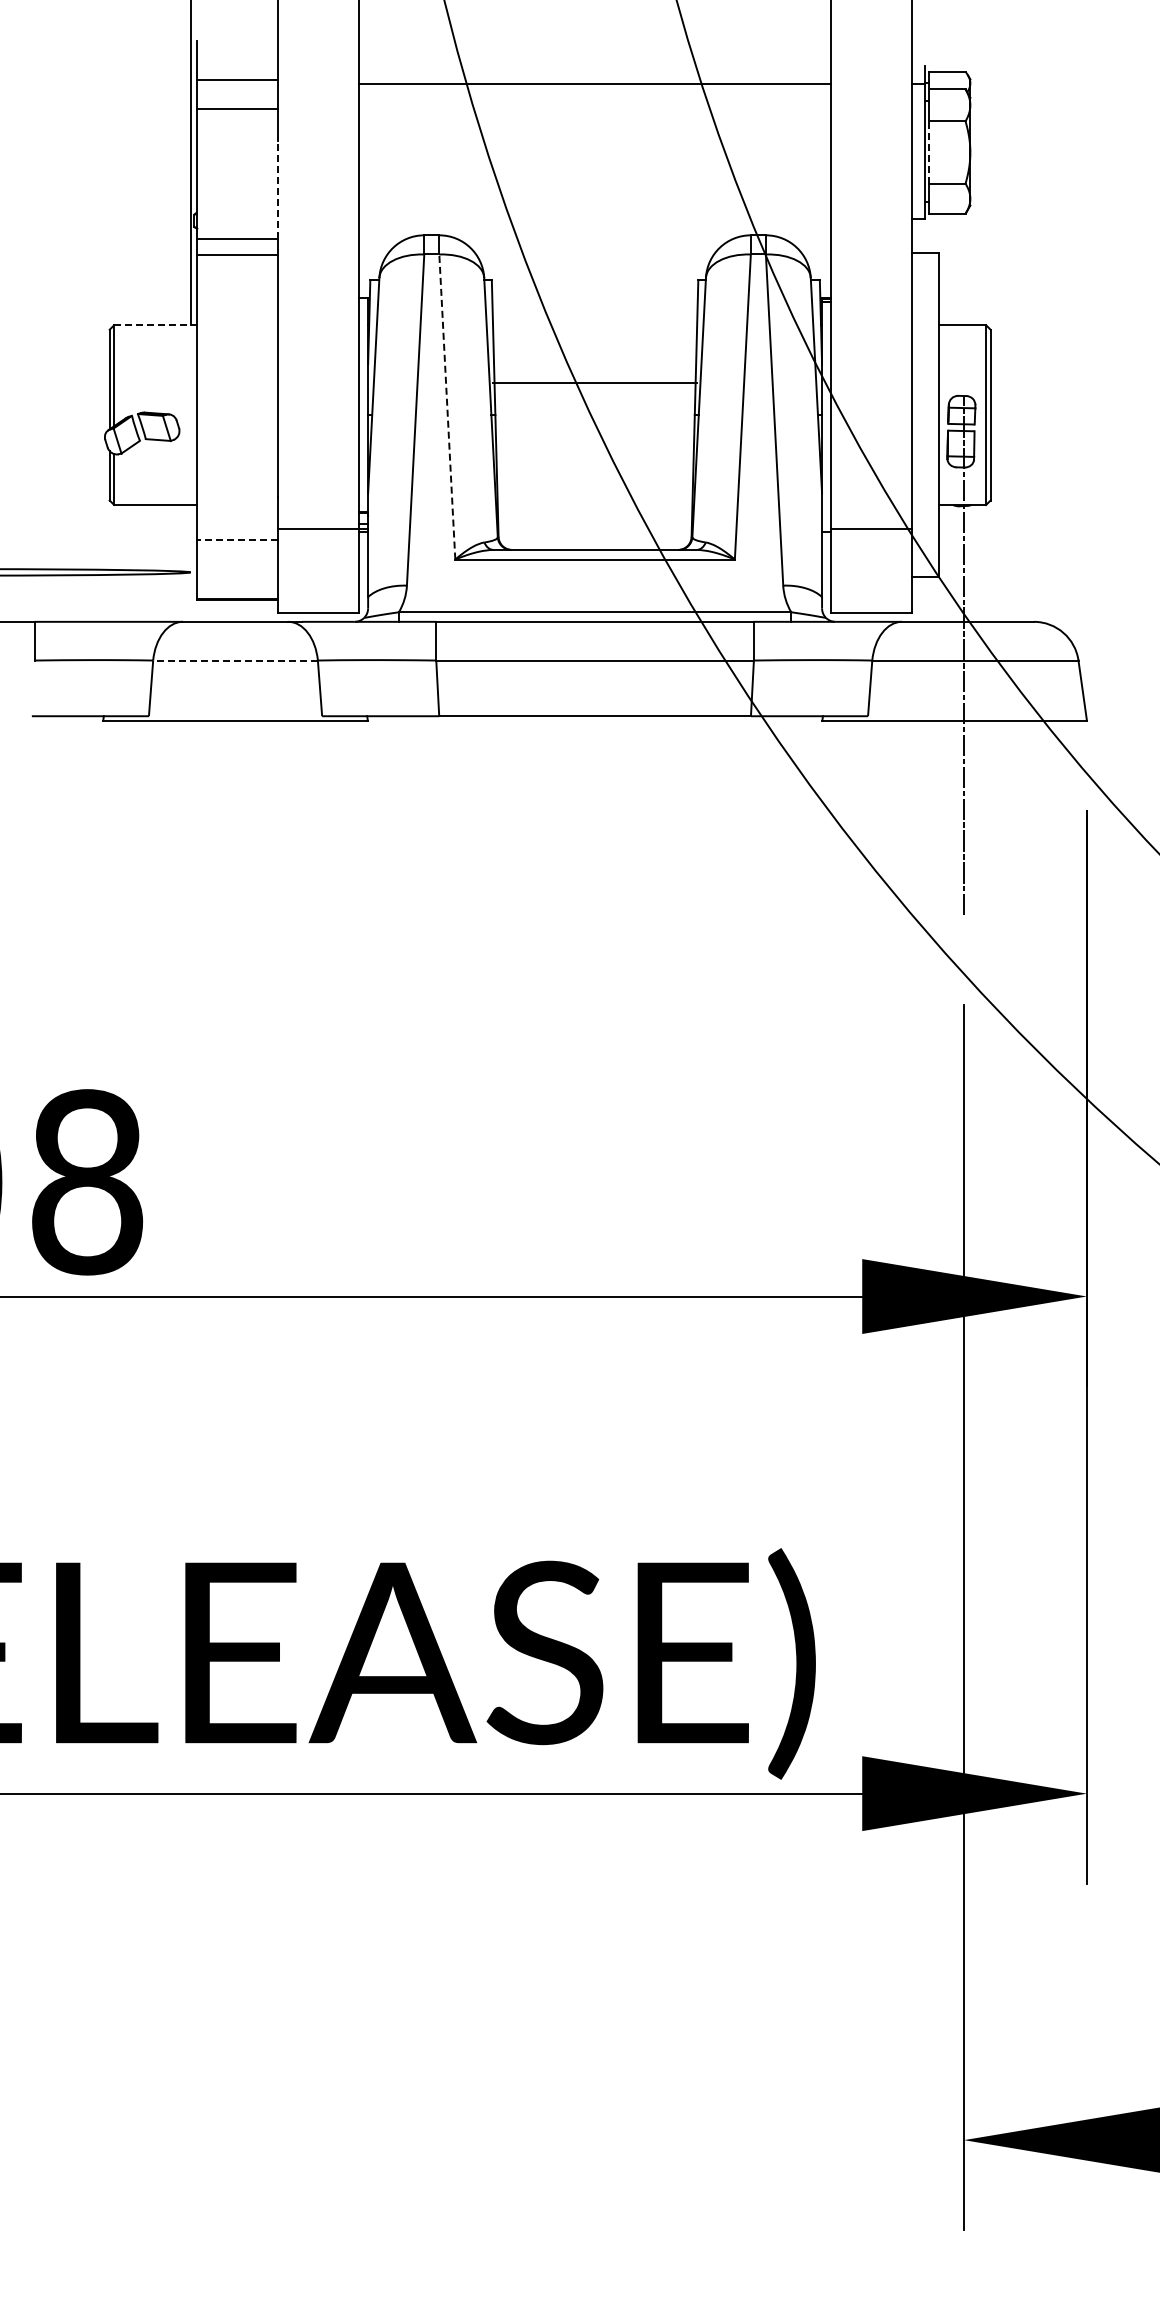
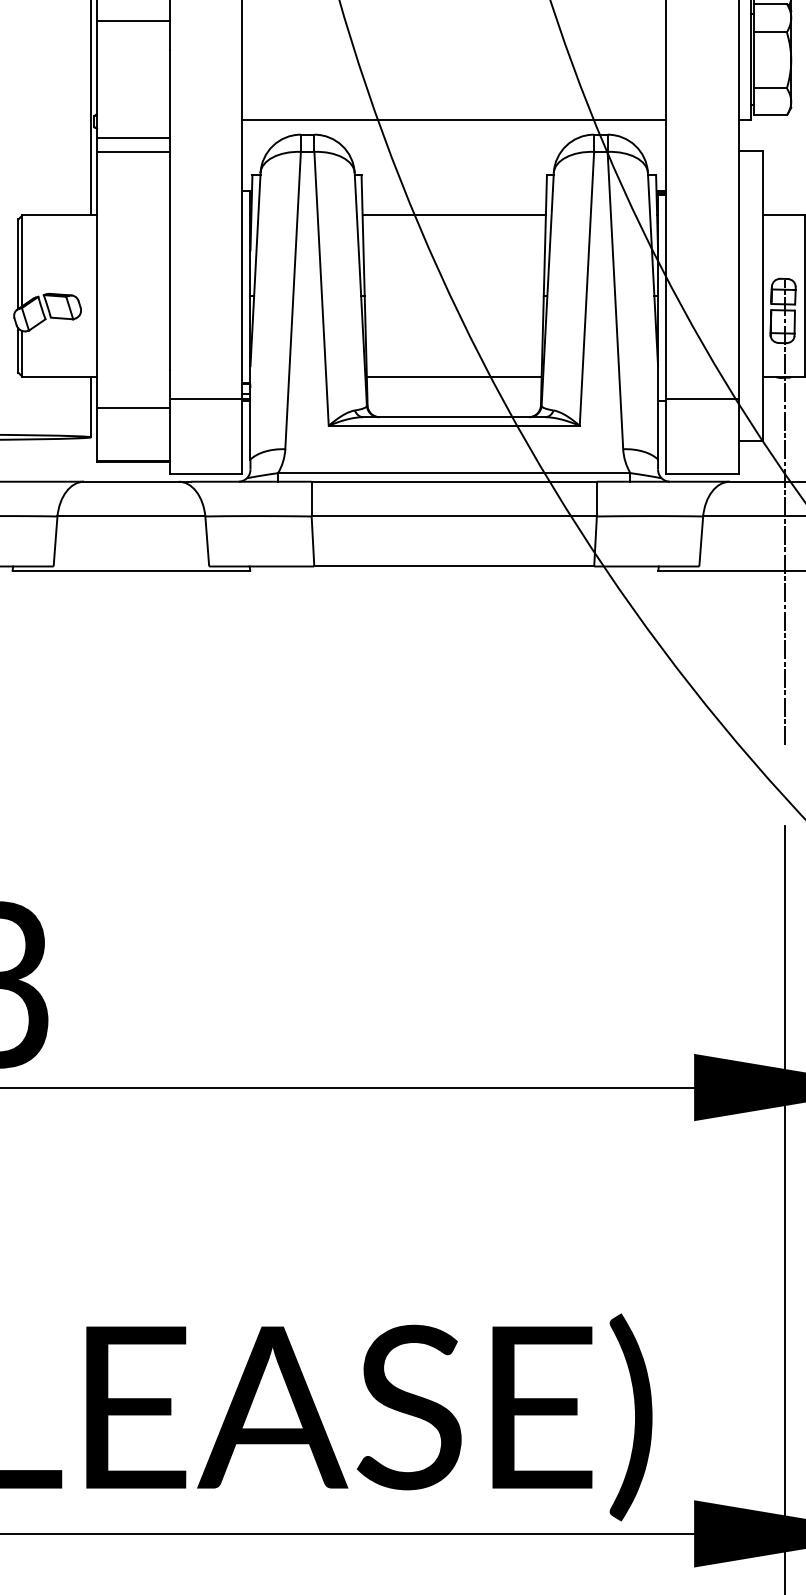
line: (929, 152) -> (754, 60), dashed -> solid
line: (278, 189) -> (169, 93), dashed -> solid
line: (595, 219) -> (454, 120), added
line: (155, 325) -> (59, 215), dashed -> solid
line: (595, 383) -> (454, 215), moved
line: (447, 407) -> (321, 289), dashed -> solid
line: (594, 505) -> (453, 377), added
line: (190, 538) -> (90, 406), added
line: (237, 539) -> (133, 407), dashed -> solid
line: (235, 660) -> (131, 516), dashed -> solid

